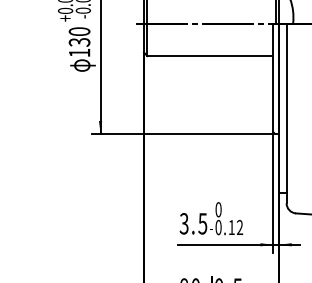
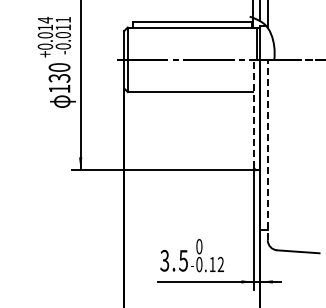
line: (273, 77) -> (254, 113), solid -> dashed
line: (286, 113) -> (267, 149), solid -> dashed

